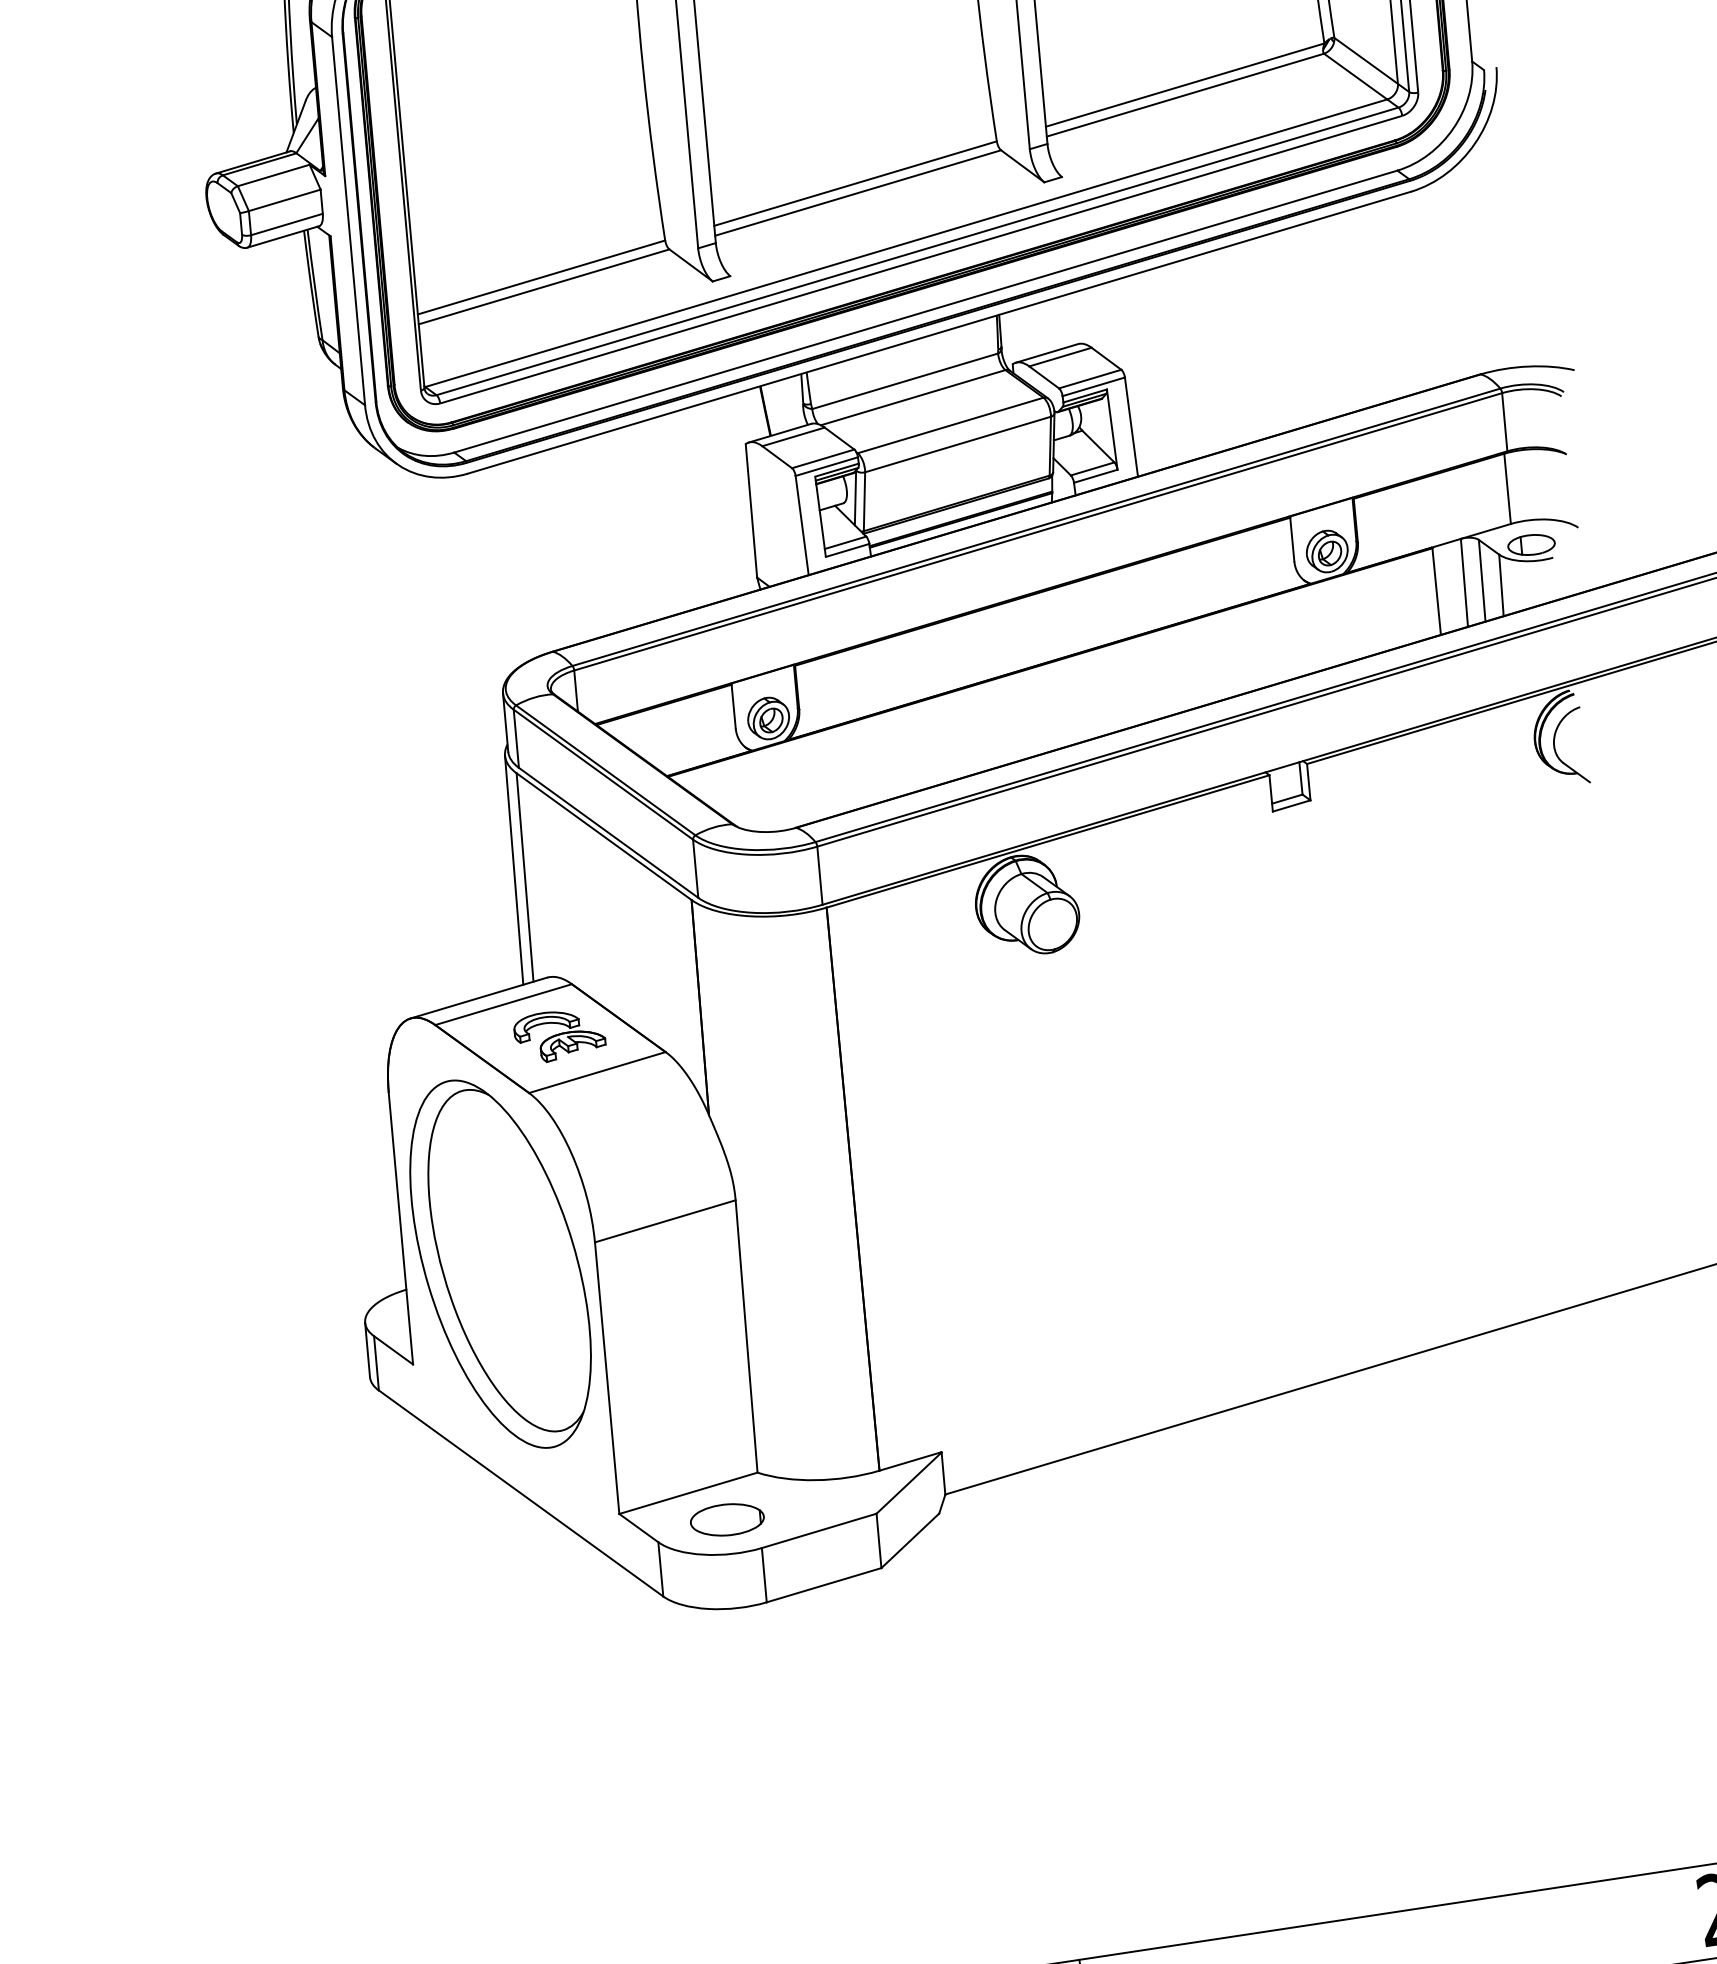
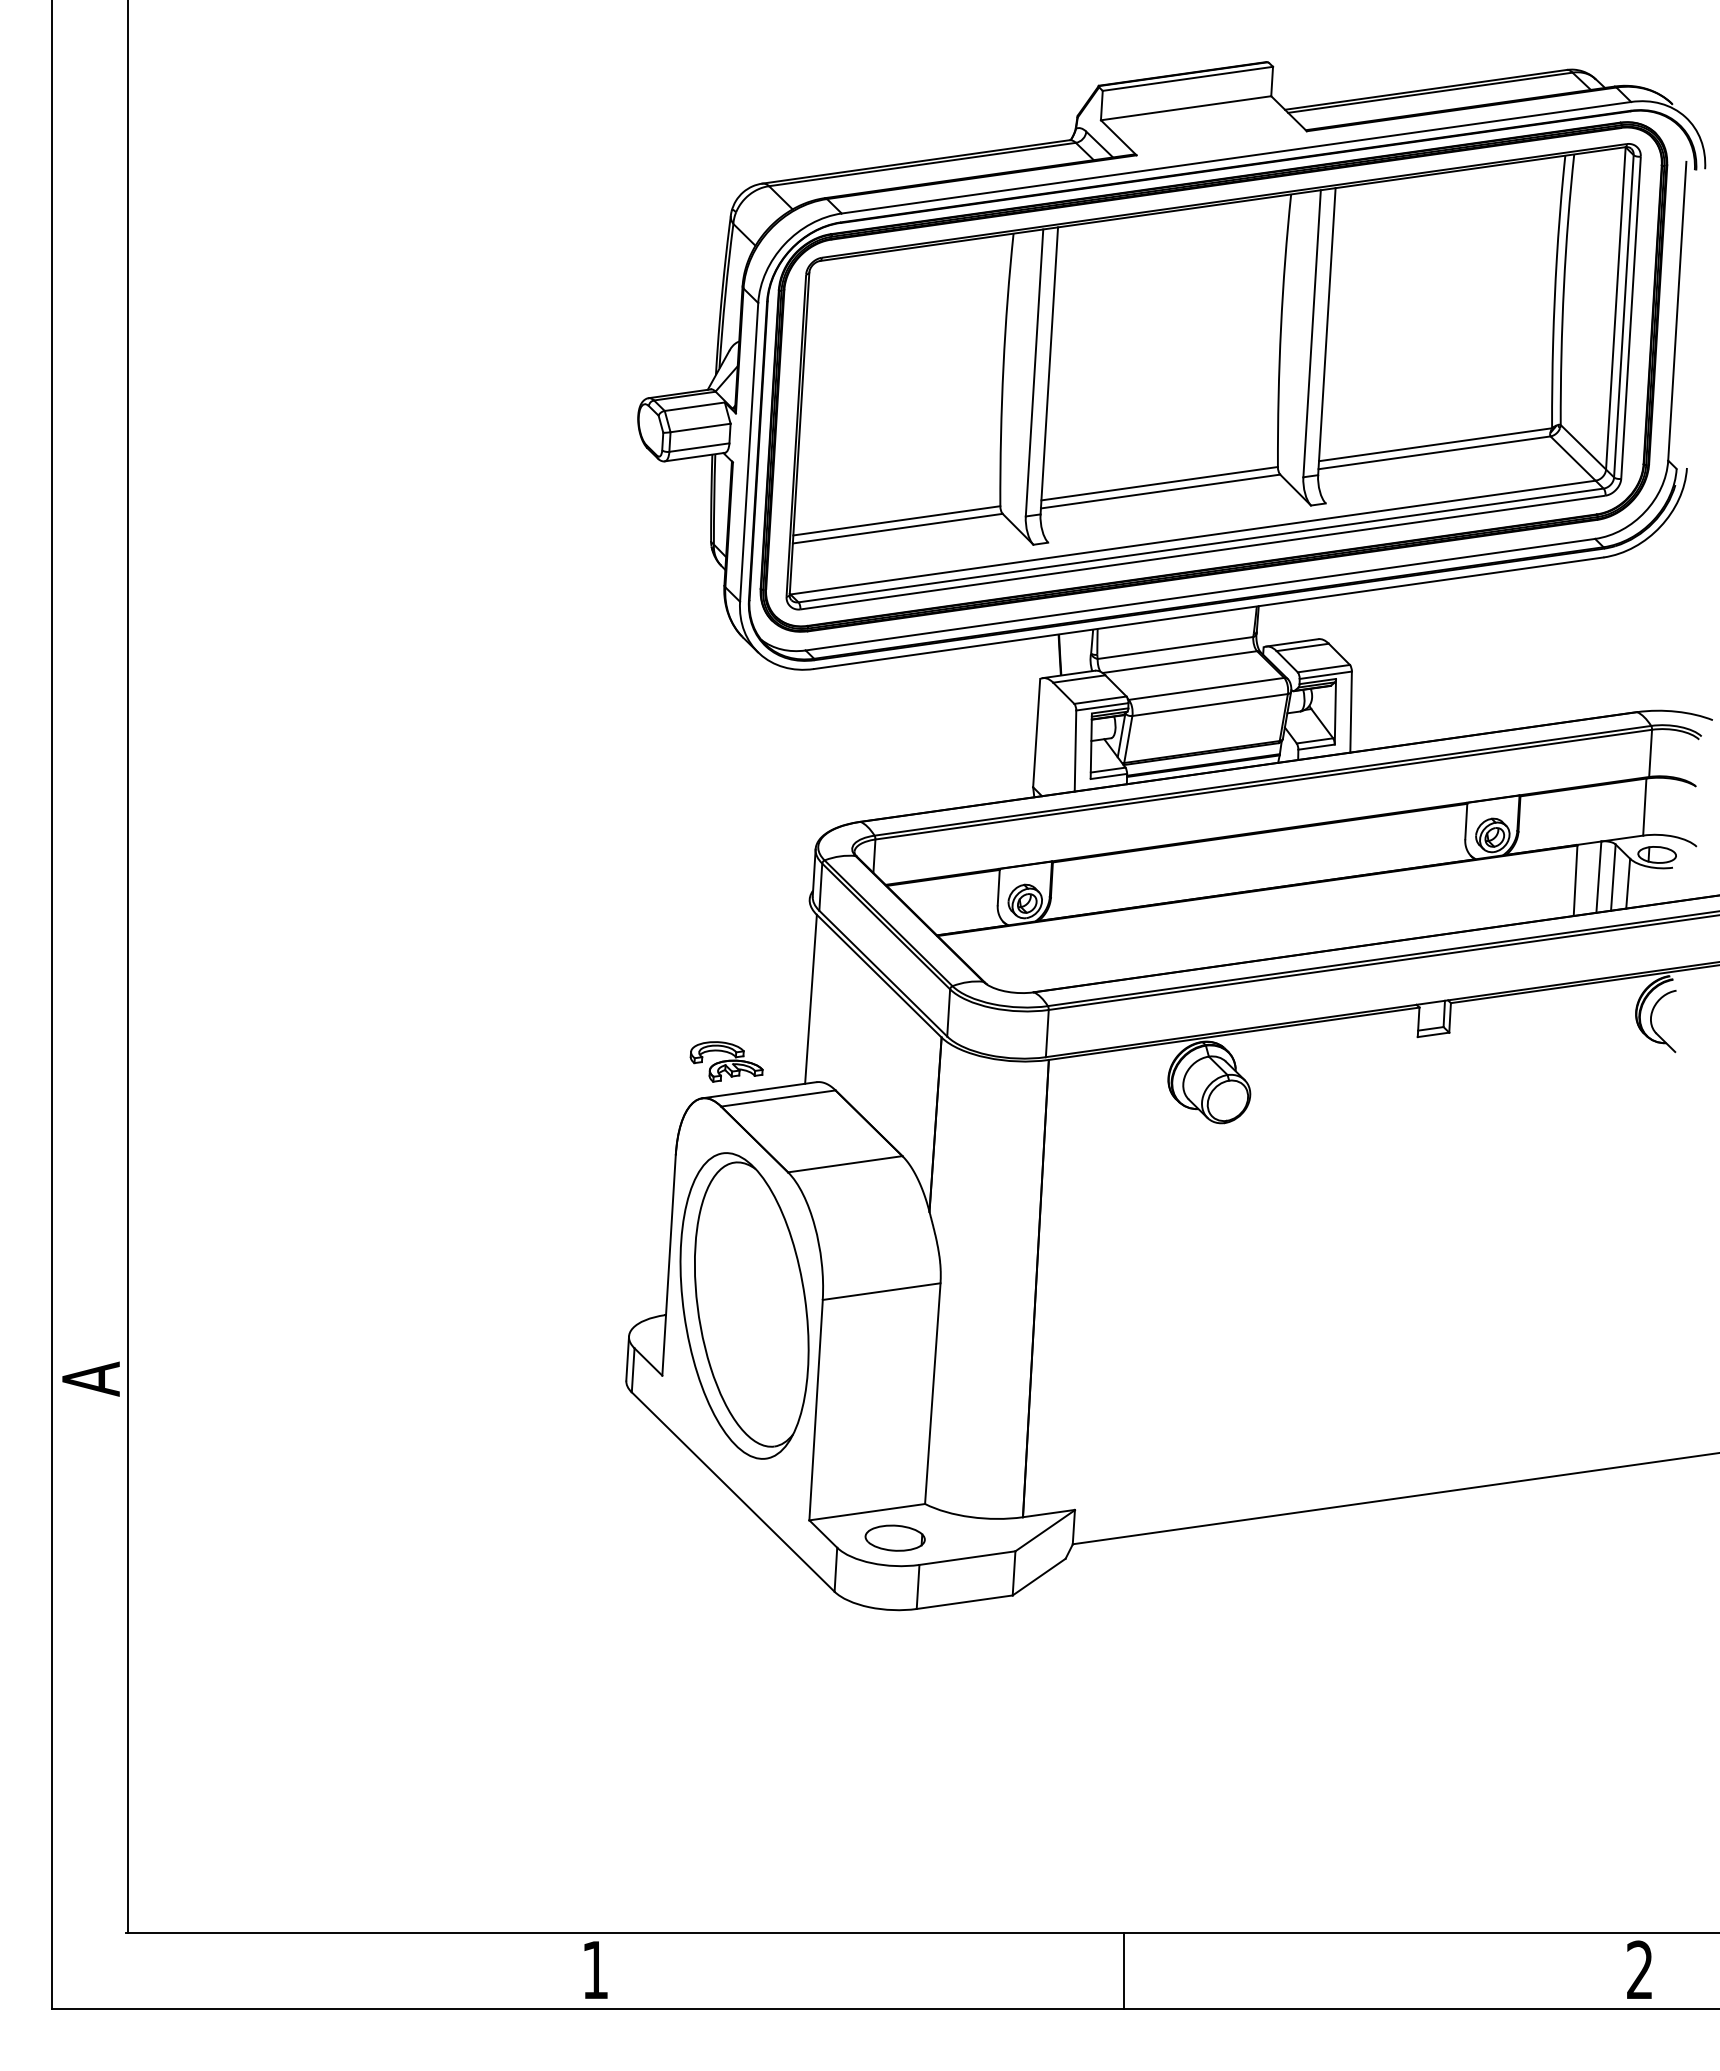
line: (513, 869) -> (802, 991), removed
part: (559, 1034) -> (726, 1061), moved

